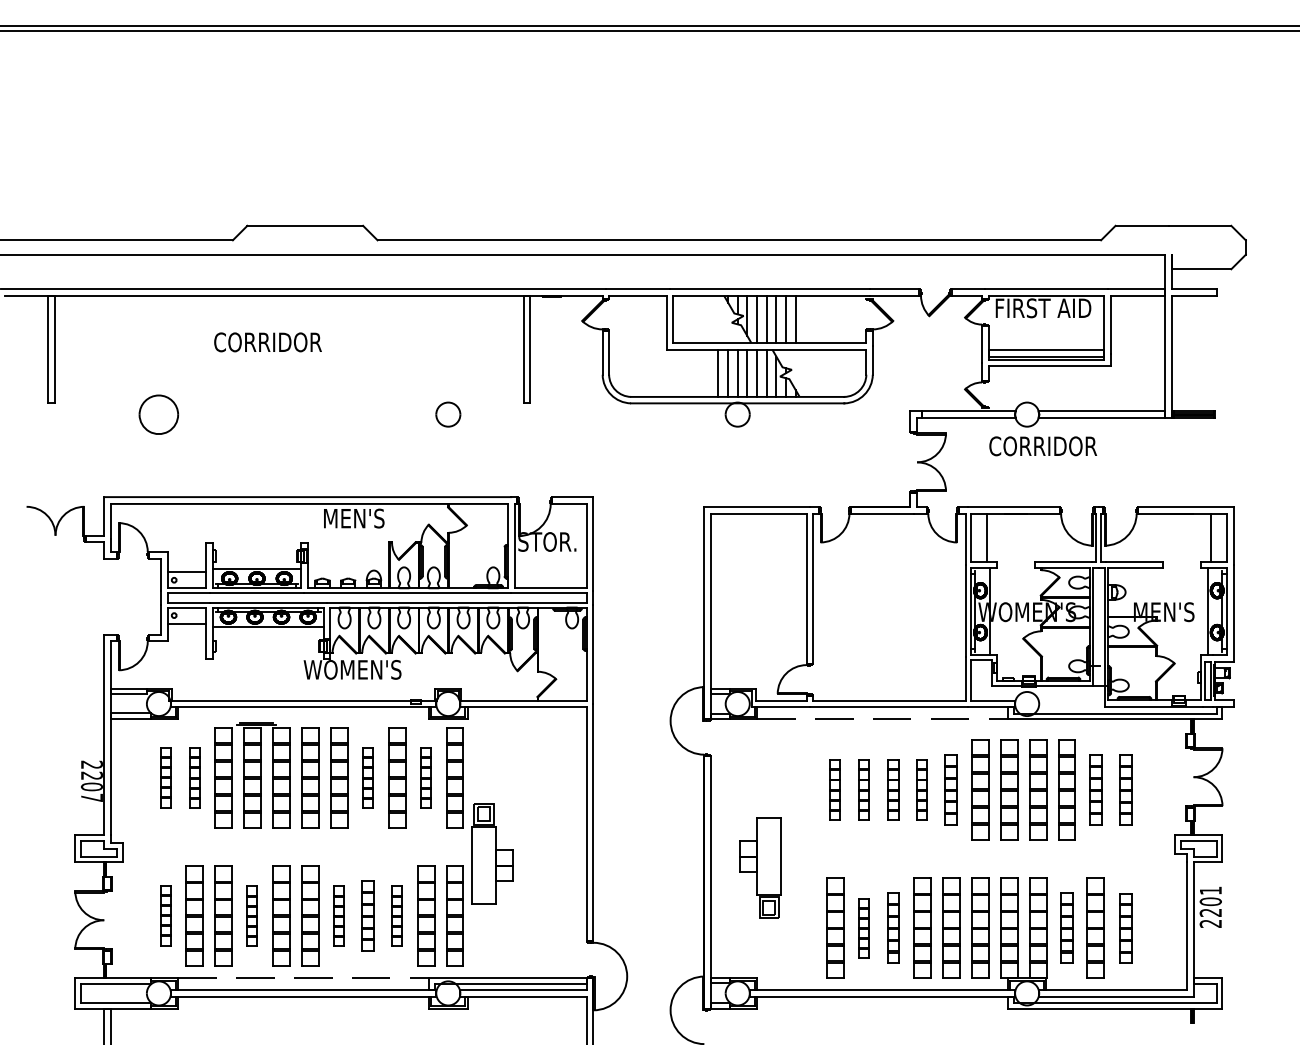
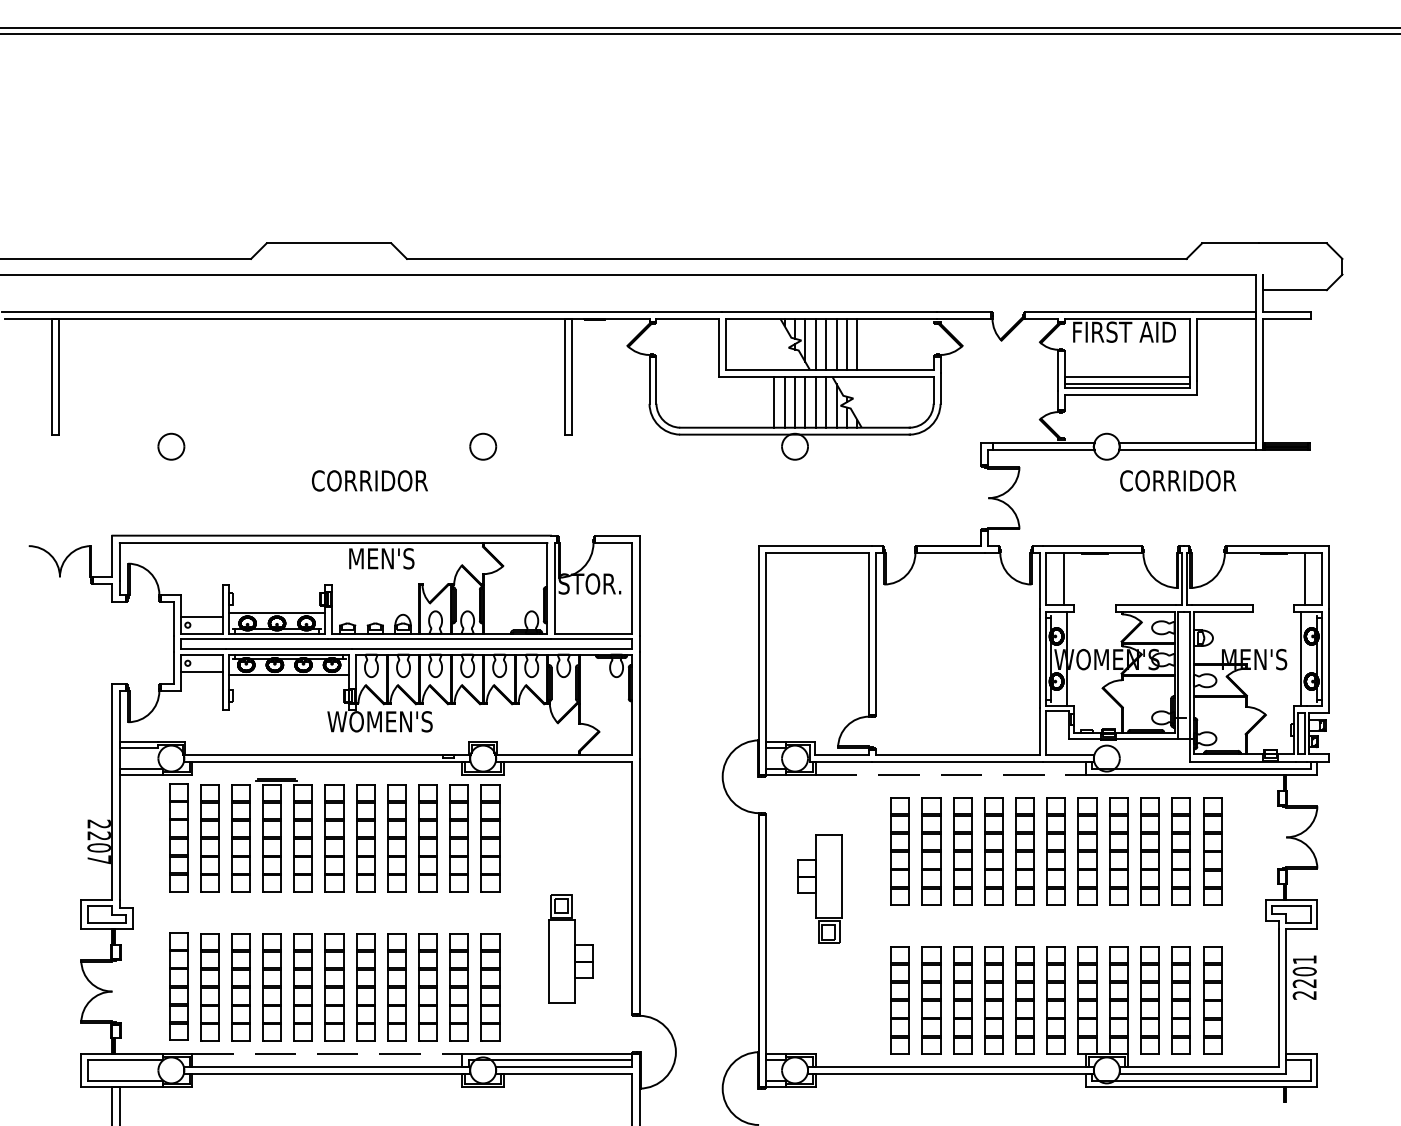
text: (267, 341) -> (369, 480), moved
part: (159, 414) -> (171, 446), size x0.62
text: (1043, 445) -> (1178, 480), moved
part: (165, 777) -> (178, 837), size x1.67
part: (194, 778) -> (209, 838), size x1.67
part: (367, 778) -> (396, 838), size x1.67
part: (425, 778) -> (458, 838), size x1.67
part: (834, 790) -> (899, 851), size x1.67
part: (864, 790) -> (931, 851), size x1.67
part: (893, 790) -> (962, 851), size x1.67
part: (921, 790) -> (993, 851), size x1.67
part: (950, 790) -> (1024, 851), size x1.43
part: (1095, 790) -> (1180, 851), size x1.43
part: (1125, 790) -> (1212, 851), size x1.43
part: (492, 853) -> (570, 948), moved
part: (760, 867) -> (819, 888), moved
part: (165, 915) -> (178, 986), size x1.67
part: (251, 916) -> (271, 987), size x1.67
part: (339, 916) -> (365, 987), size x1.67
part: (367, 916) -> (396, 987), size x1.43
part: (396, 916) -> (427, 987), size x1.67
part: (864, 928) -> (931, 1000), size x1.67
part: (893, 928) -> (962, 1000), size x1.43
part: (1066, 928) -> (1149, 1000), size x1.43
part: (1125, 928) -> (1212, 1000), size x1.43

